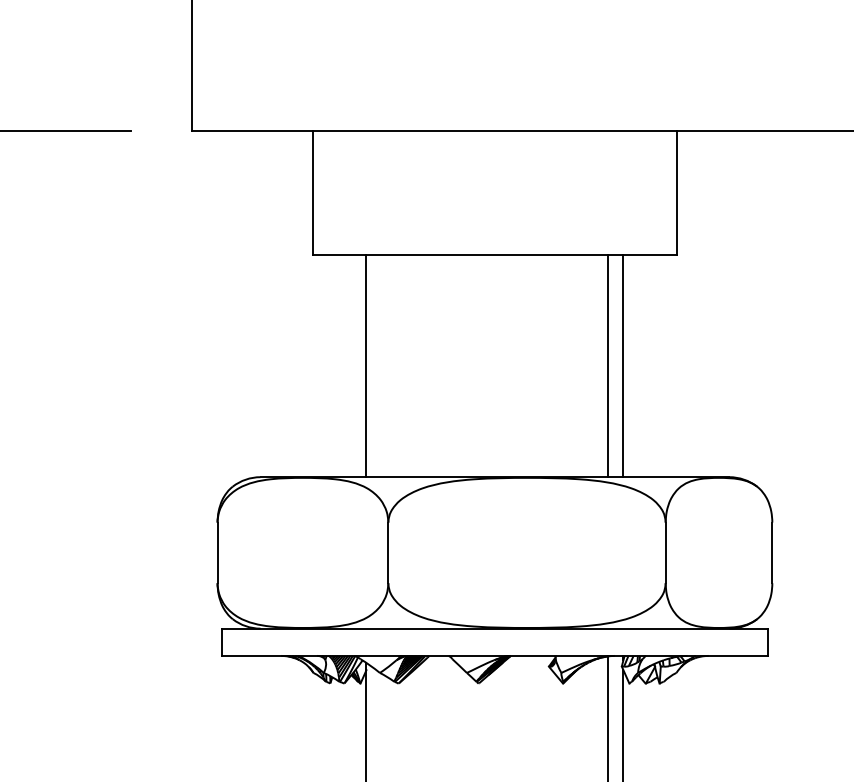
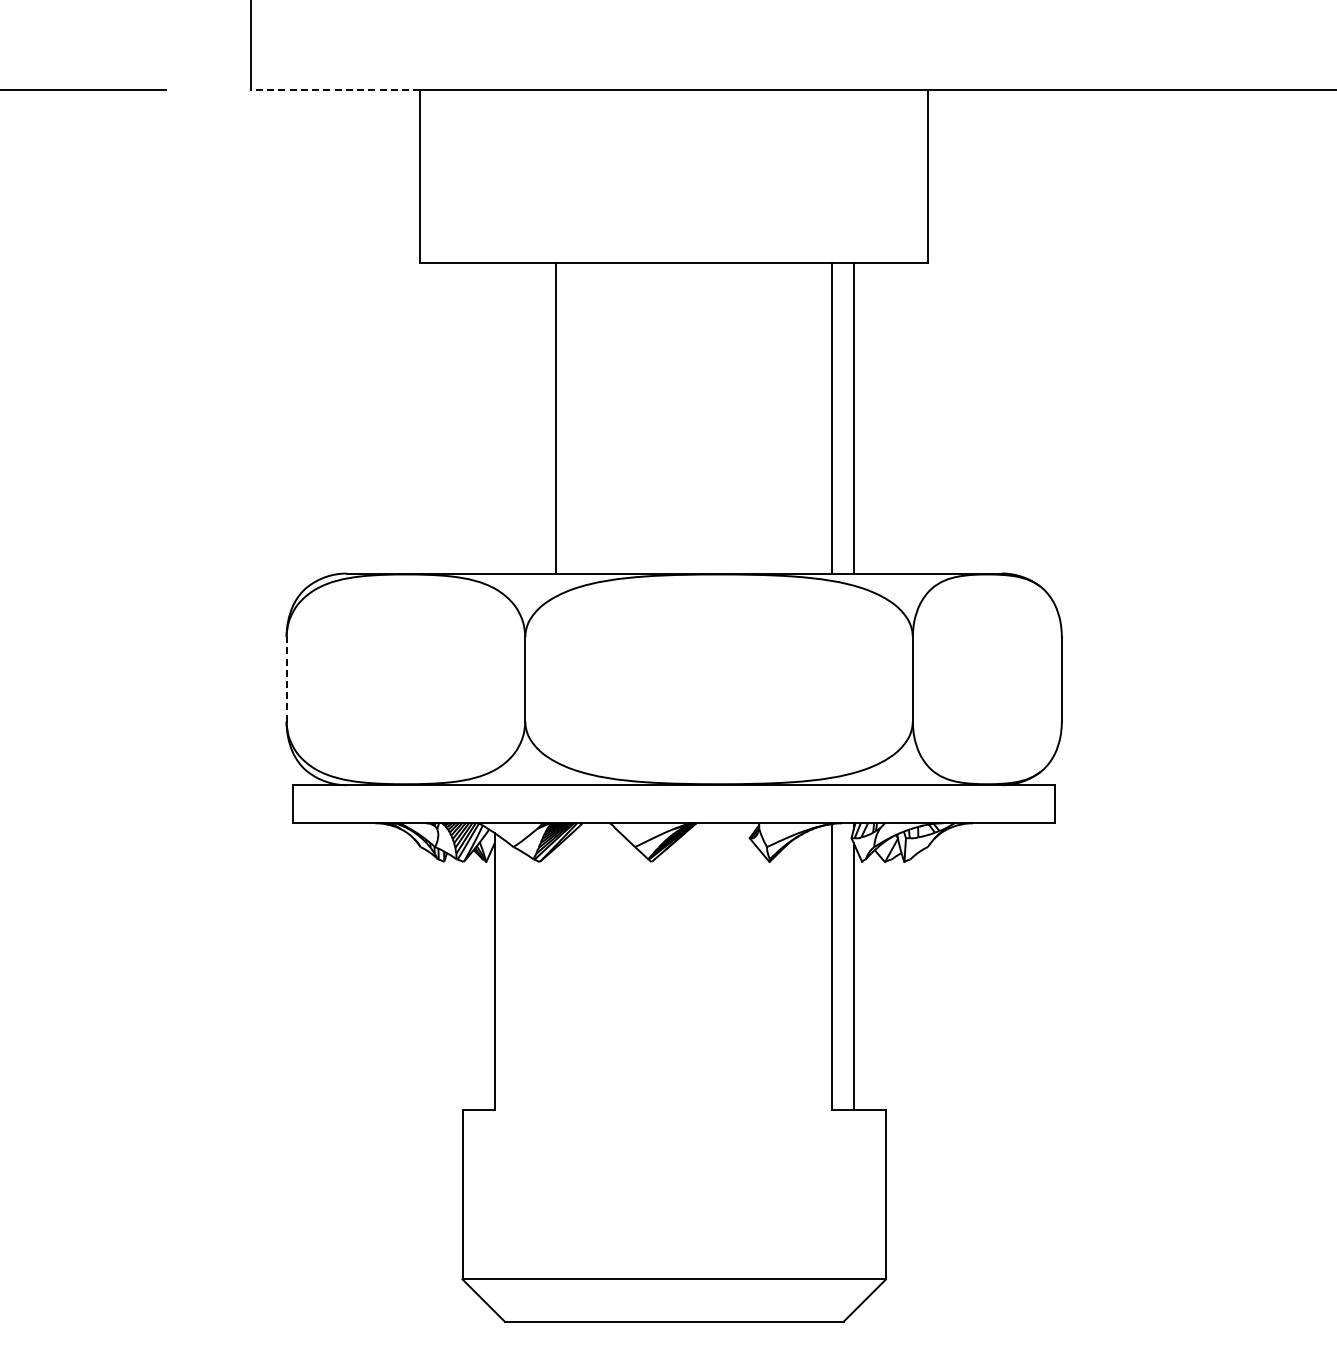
line: (252, 130) -> (335, 89), solid -> dashed
line: (366, 366) -> (555, 418), moved
line: (217, 552) -> (286, 678), solid -> dashed

